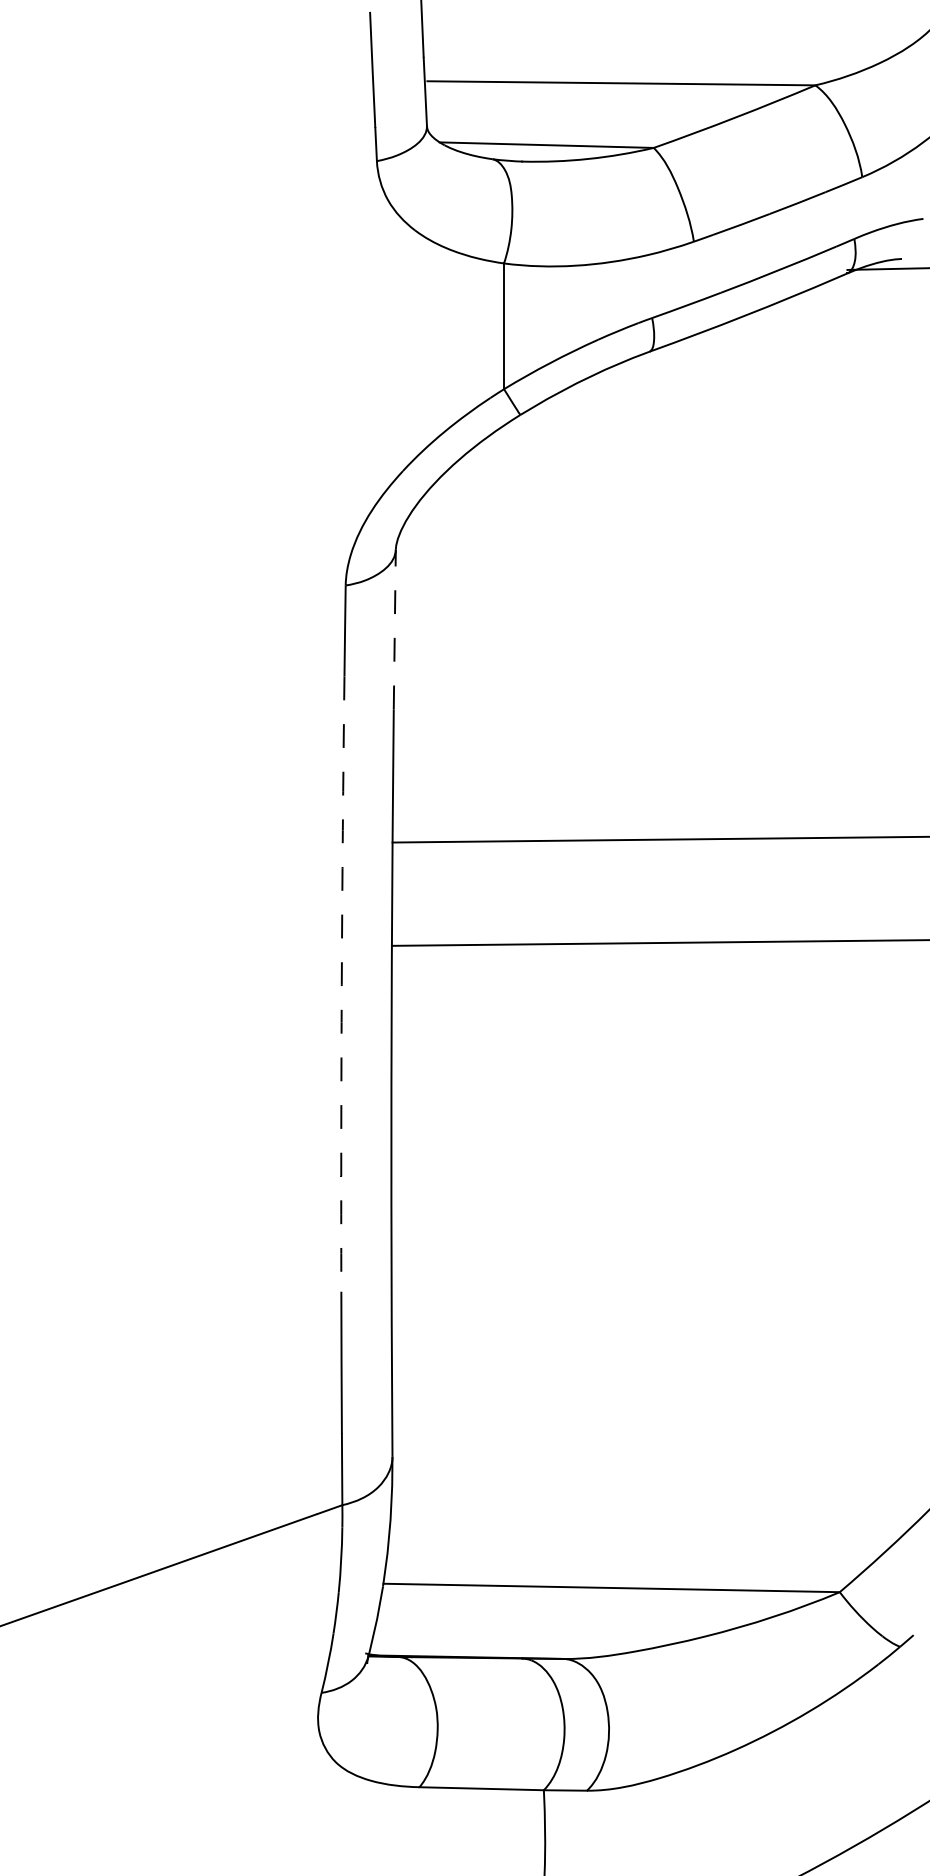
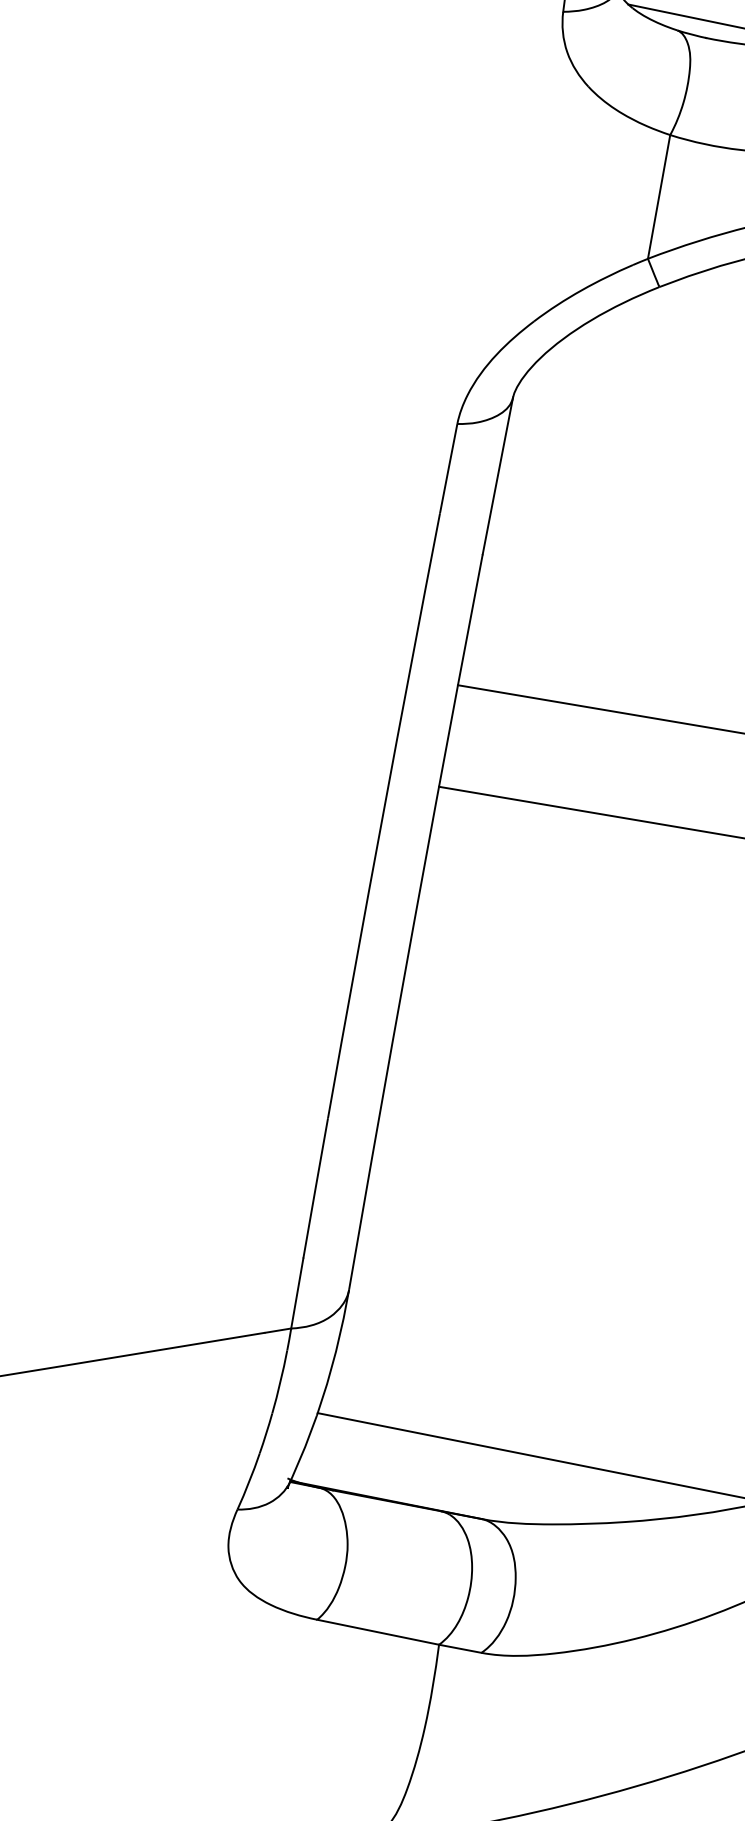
line: (394, 629) -> (497, 475), dashed -> solid
arc: (341, 984) -> (382, 815), dashed -> solid

